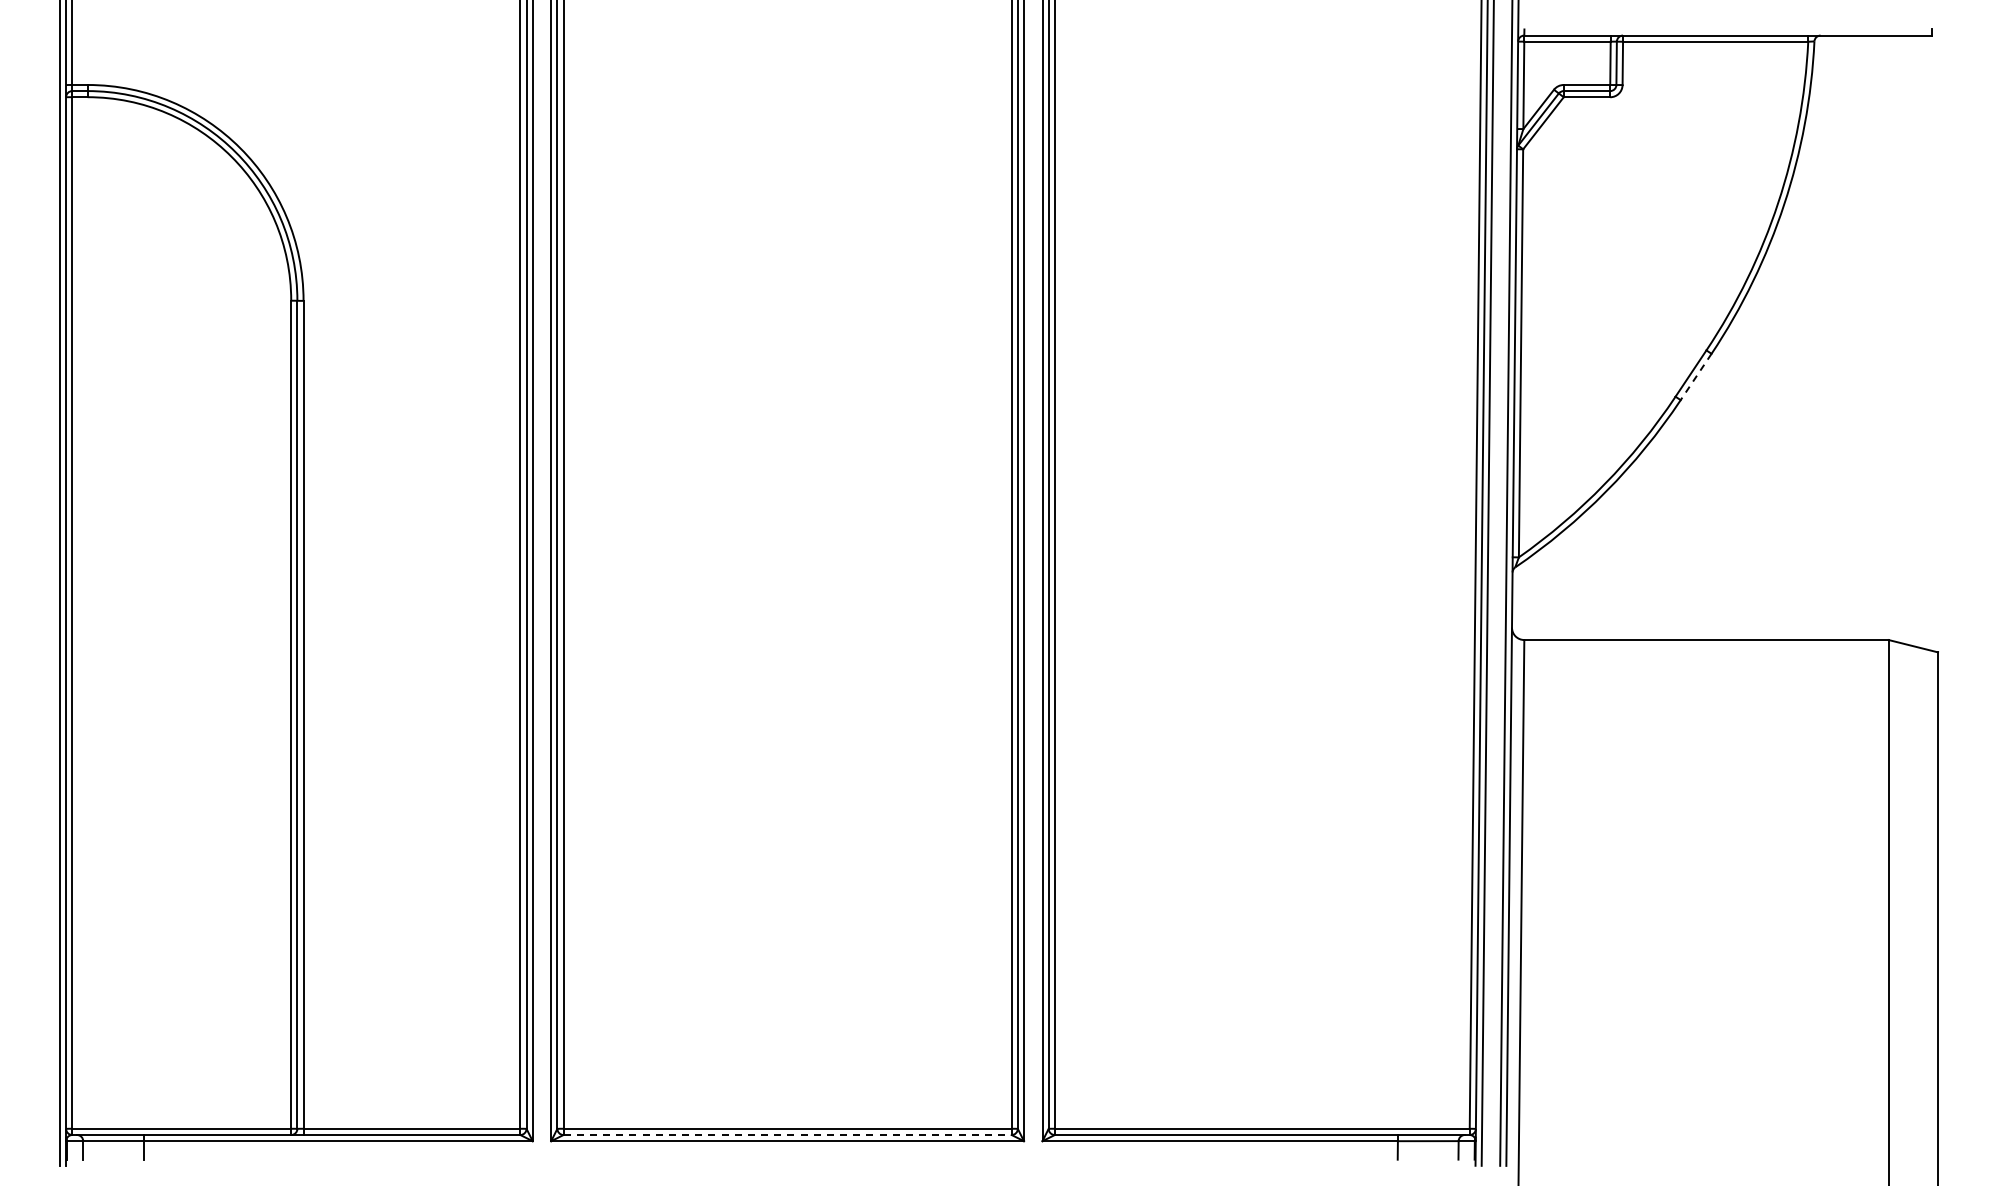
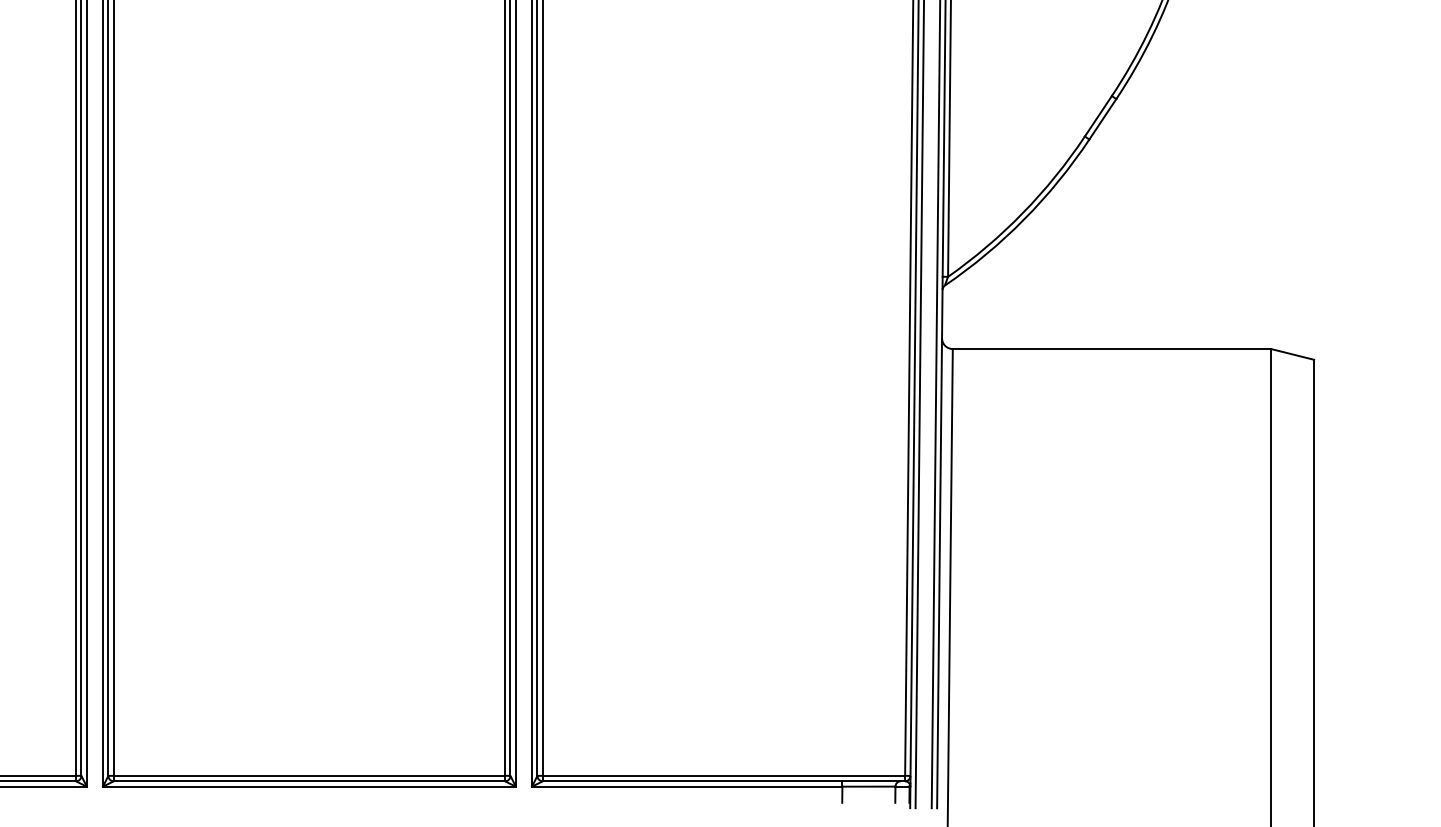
line: (1696, 376) -> (1103, 118), dashed -> solid
line: (788, 1135) -> (310, 781), dashed -> solid

